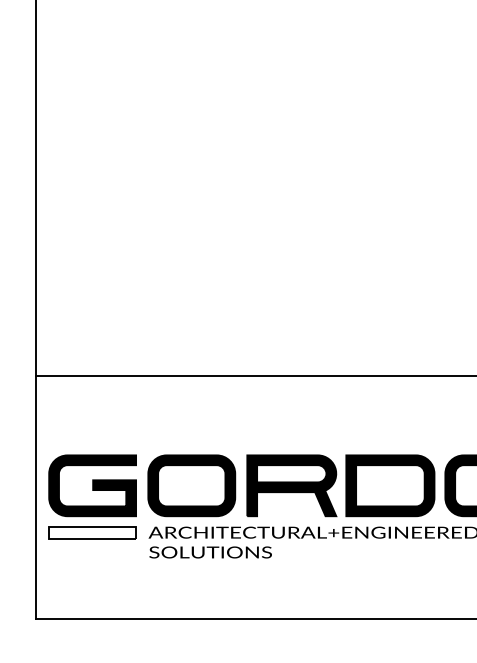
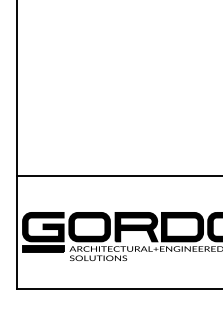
fill: (93, 533) -> (43, 249), added

